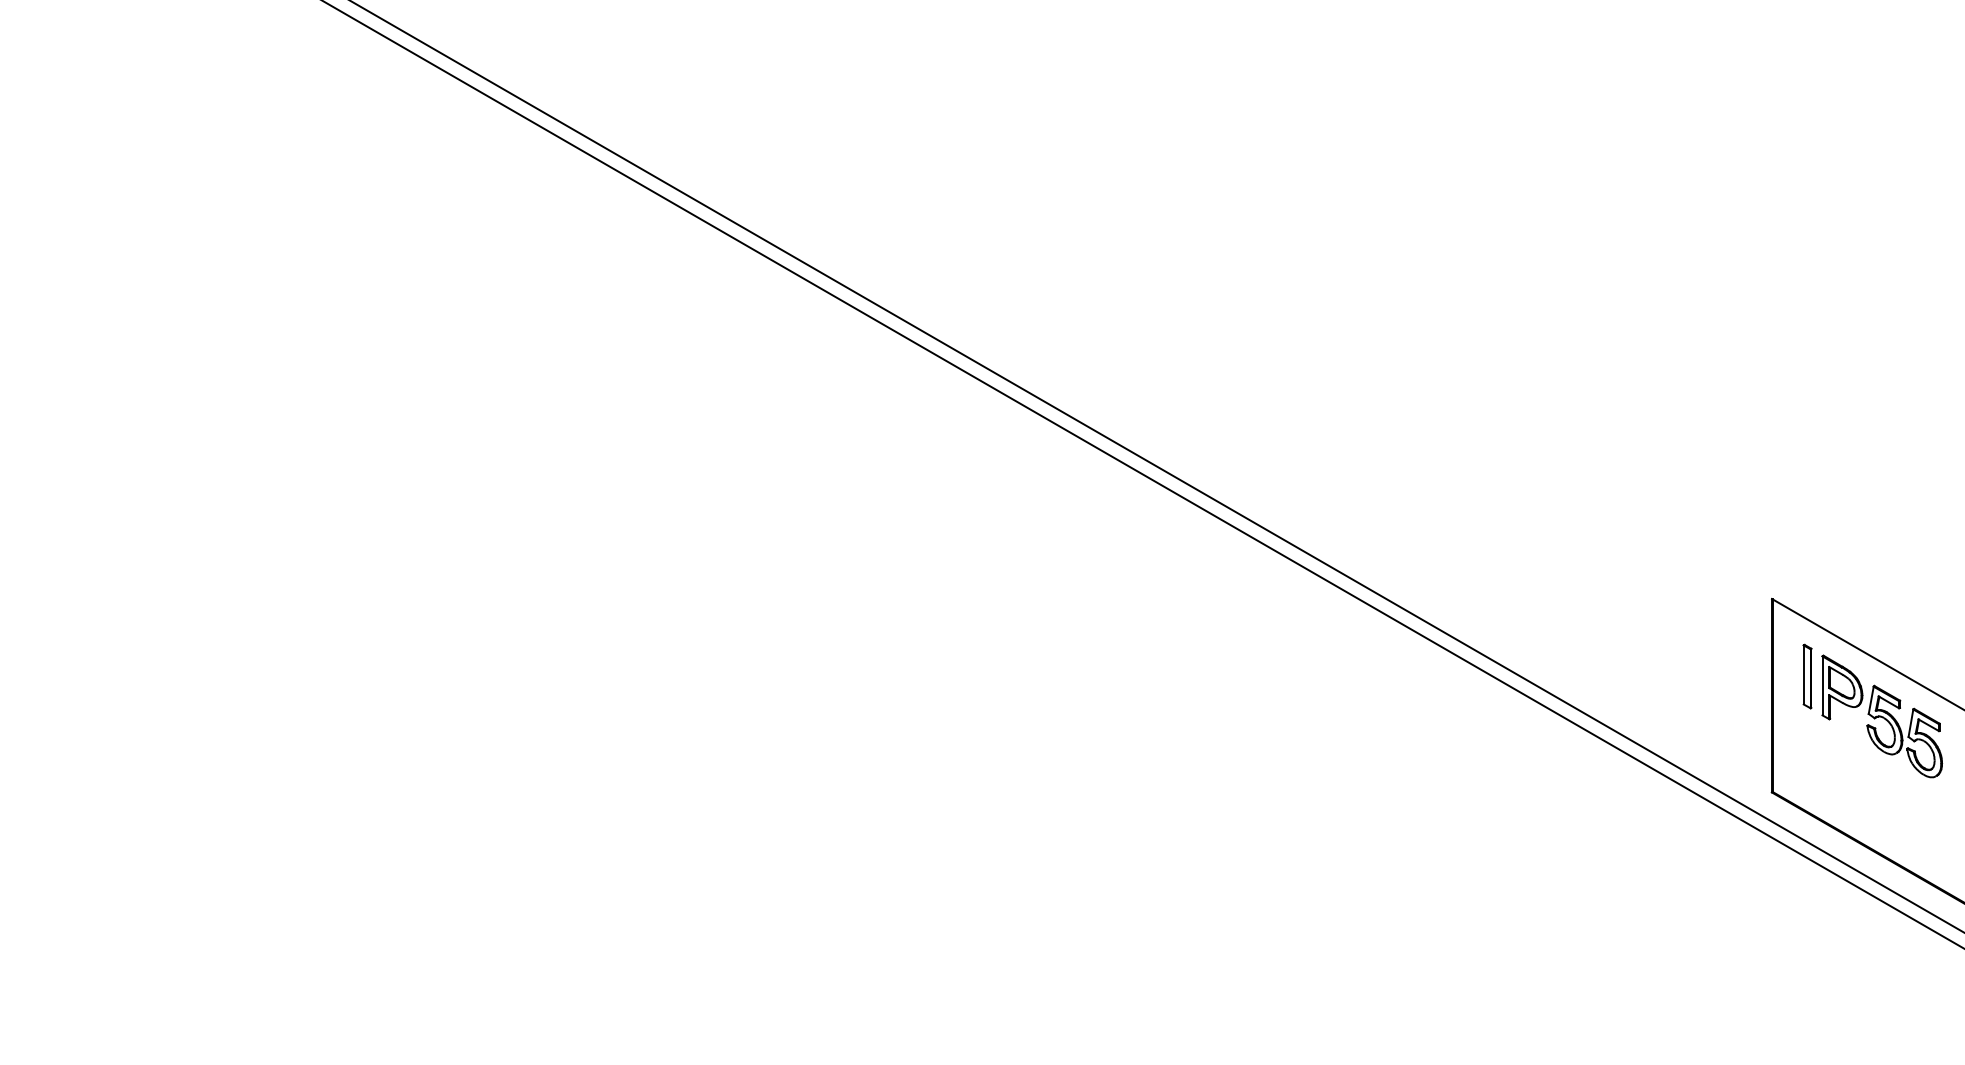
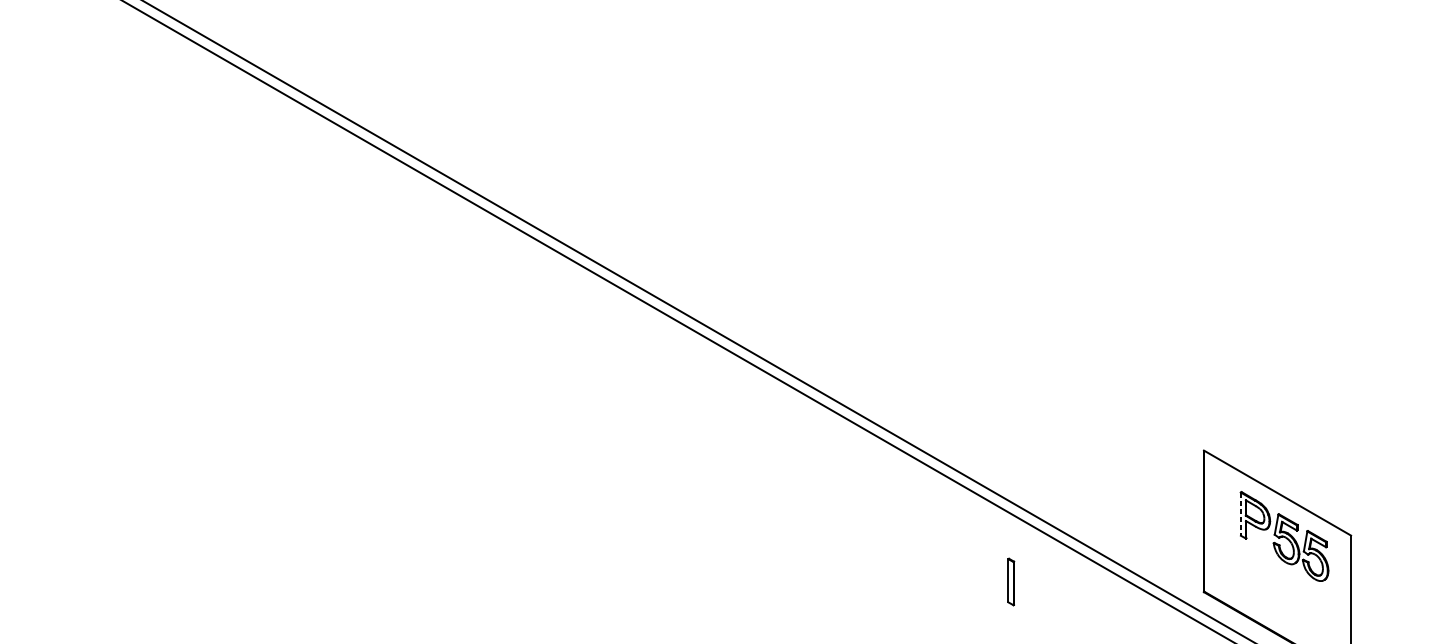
part: (1807, 676) -> (1011, 581), moved
line: (1822, 685) -> (1240, 513), solid -> dashed

